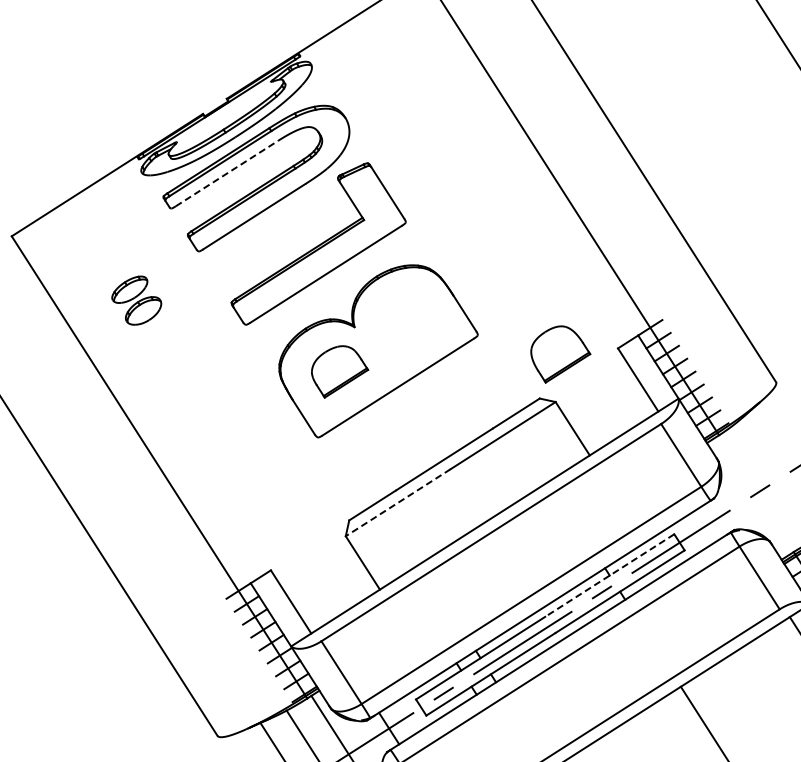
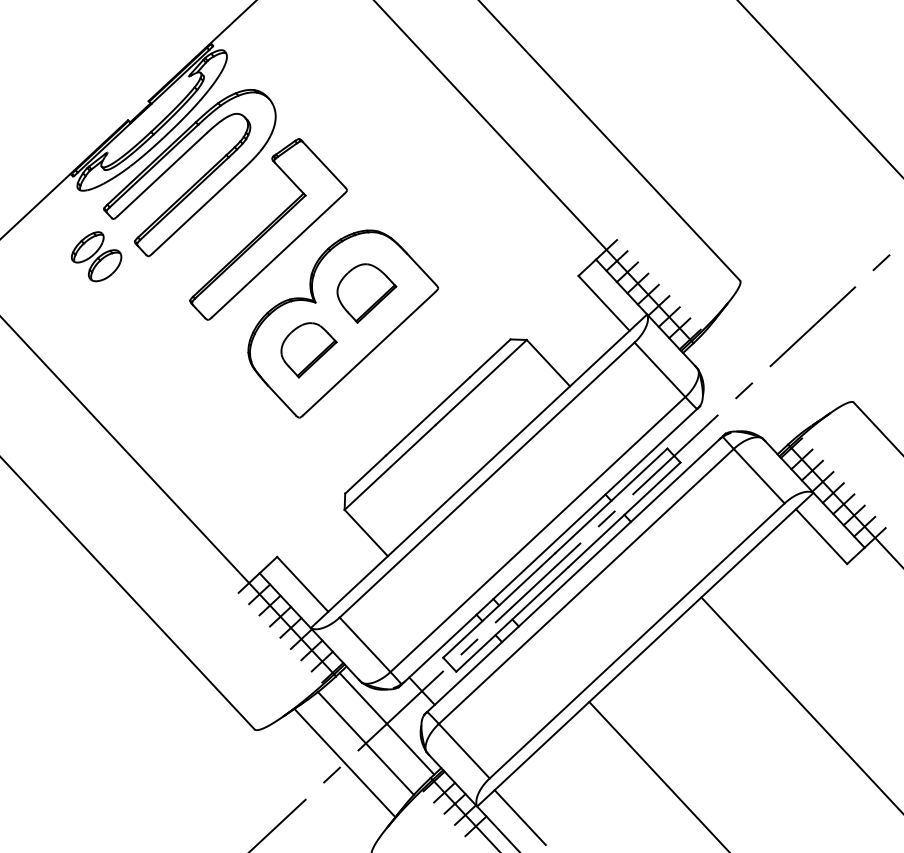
line: (227, 173) -> (162, 174), dashed -> solid
part: (136, 300) -> (96, 256), moved
part: (559, 355) -> (366, 293), moved
line: (397, 502) -> (389, 467), dashed -> solid
line: (609, 575) -> (611, 500), dashed -> solid

